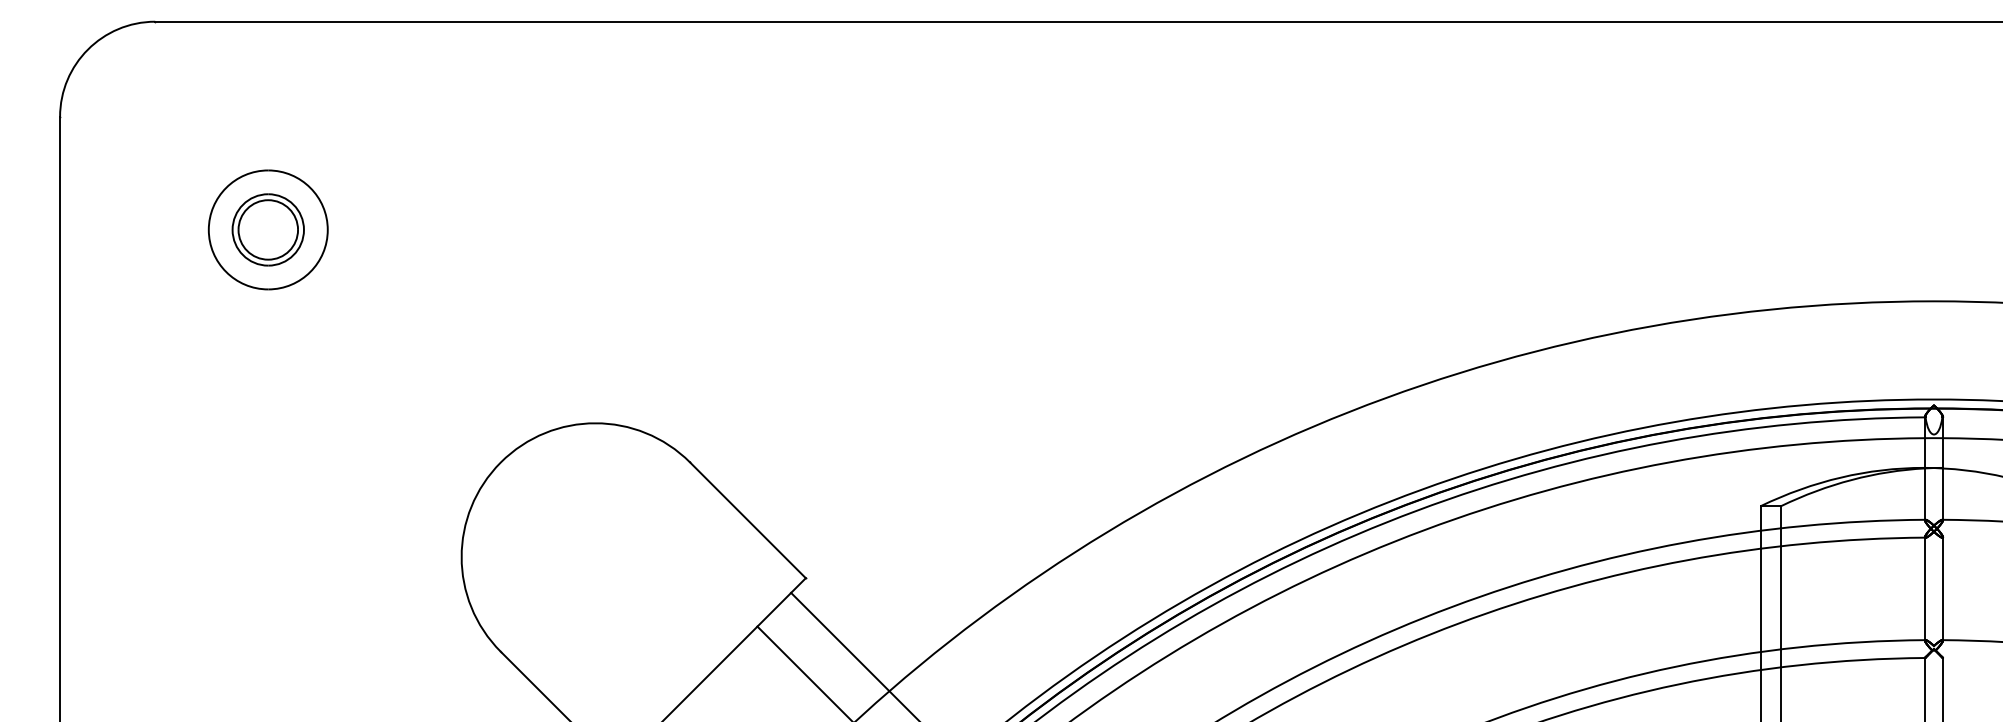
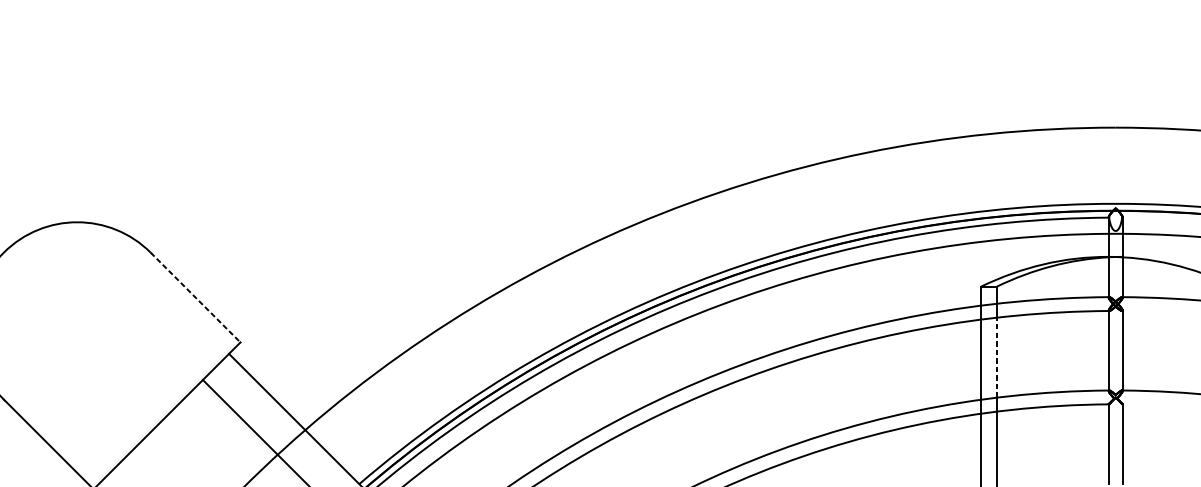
line: (747, 520) -> (195, 297), solid -> dashed
line: (1780, 597) -> (996, 357), solid -> dashed

